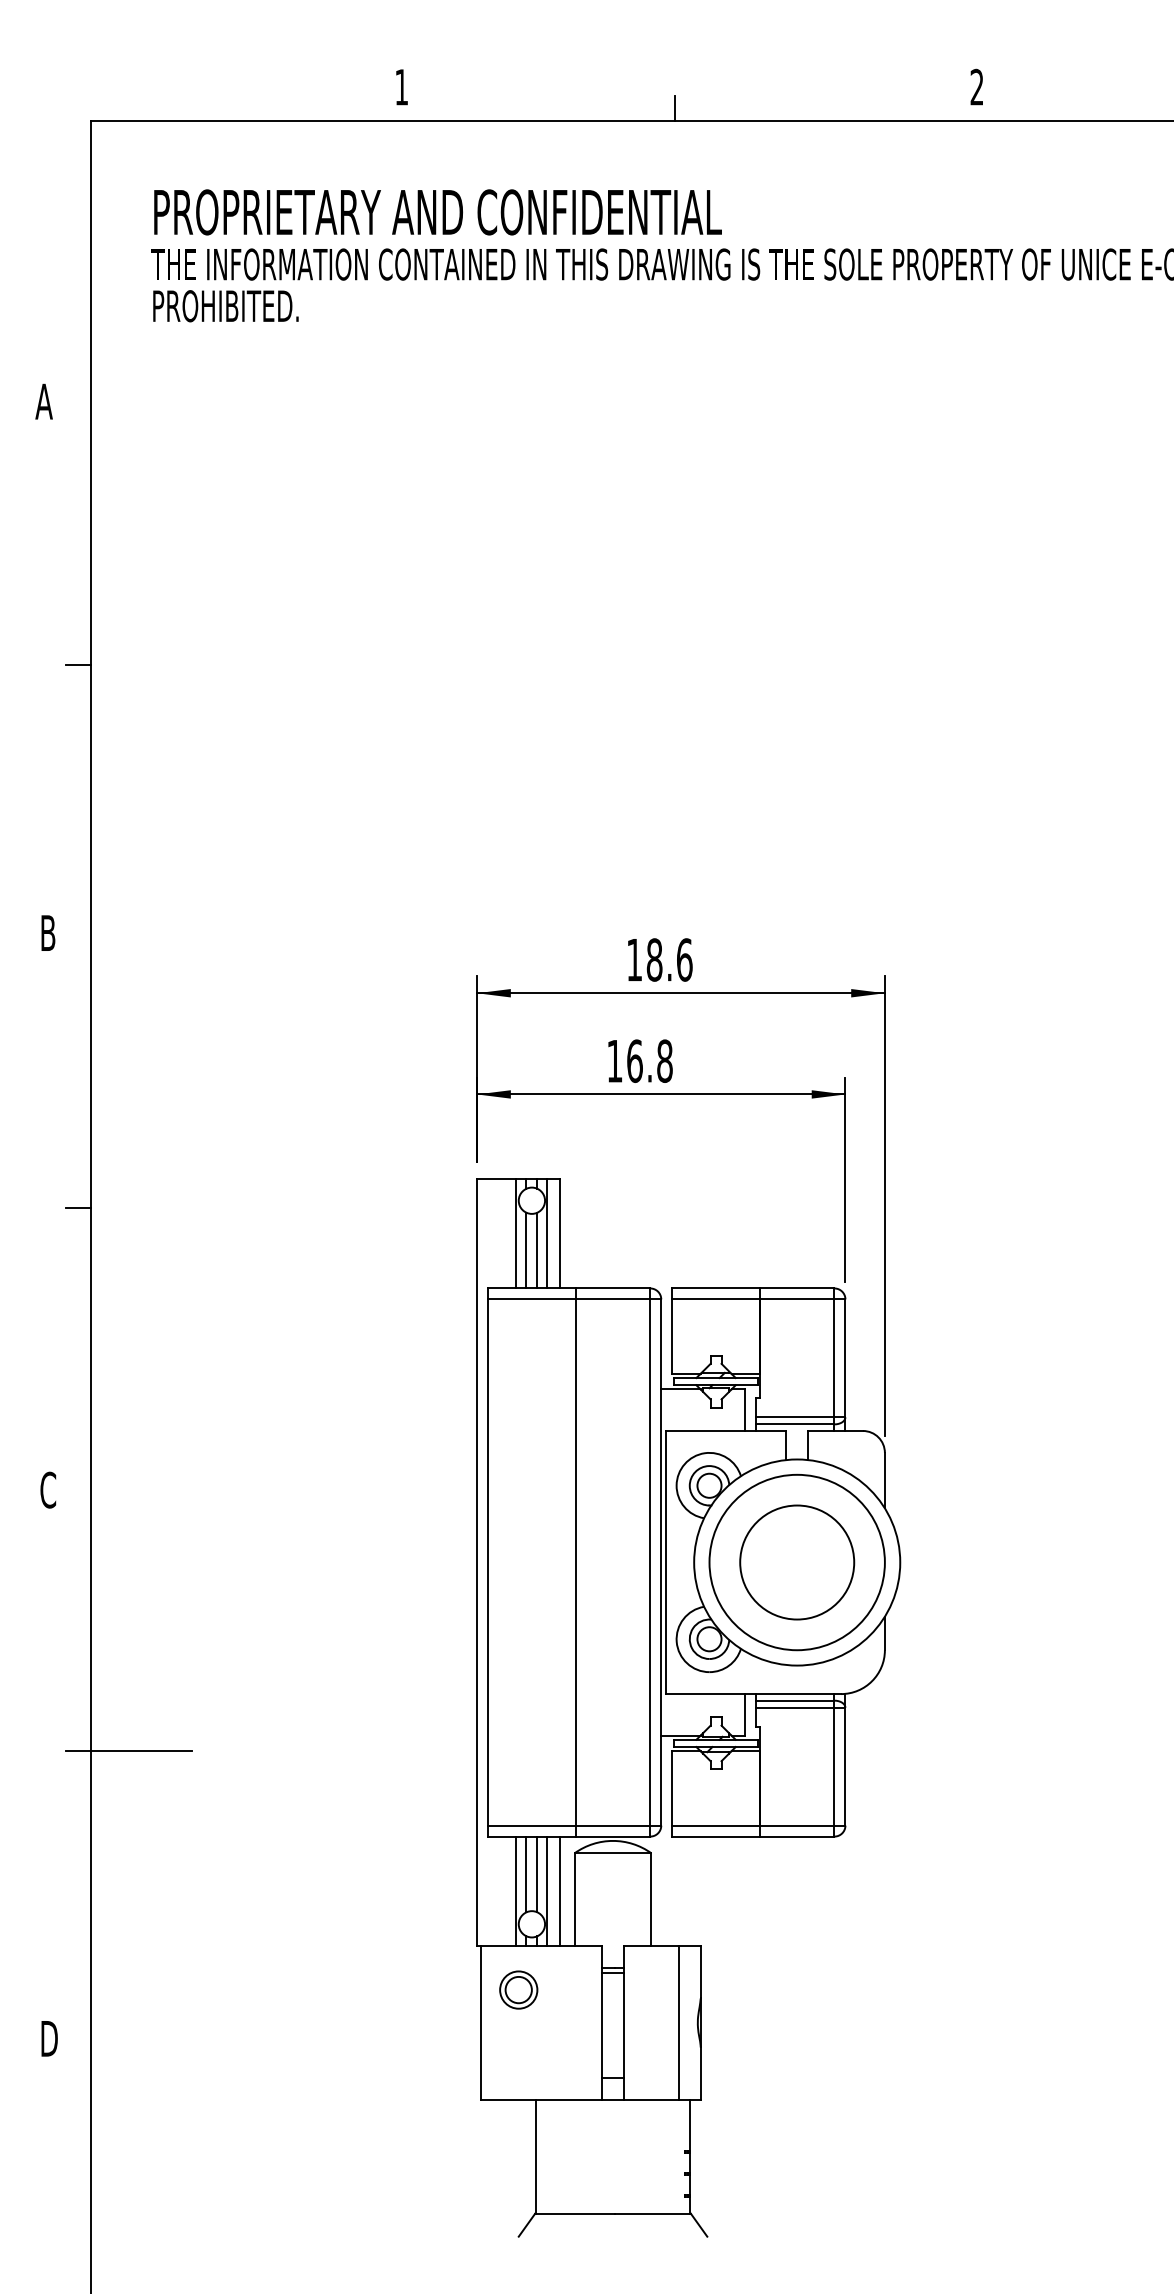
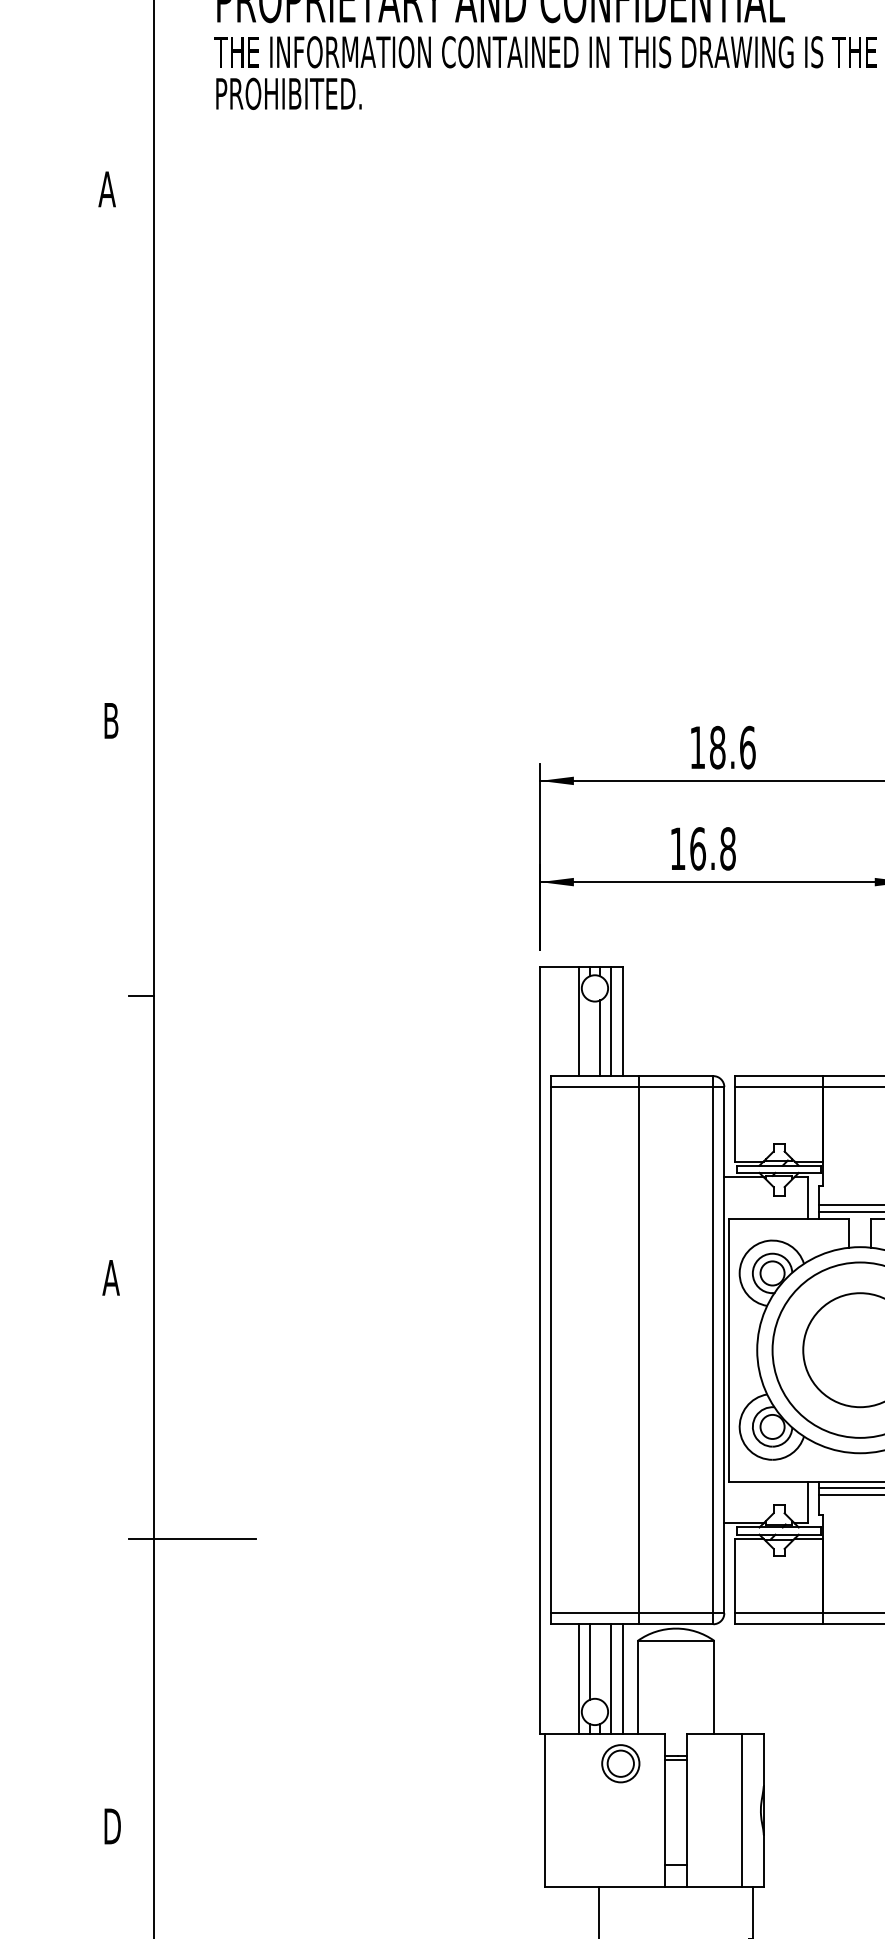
line: (78, 664) -> (141, 452), removed
line: (526, 1250) -> (589, 1038), removed
text: (47, 1489) -> (110, 1277), C -> A
line: (537, 1874) -> (600, 1662), removed
part: (518, 1989) -> (620, 1763), moved

